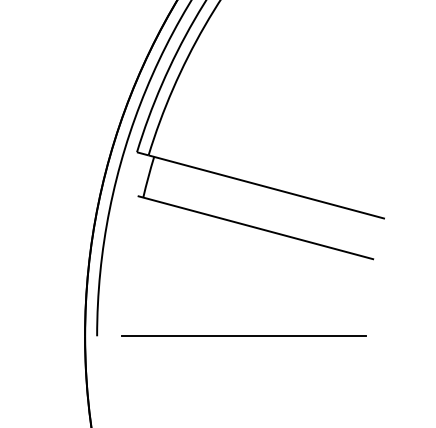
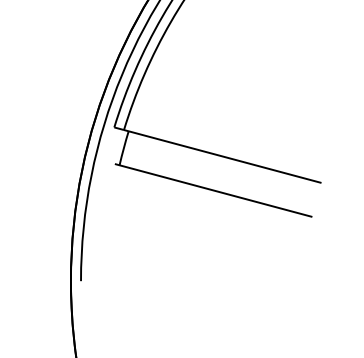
line: (243, 336) -> (203, 281), removed

